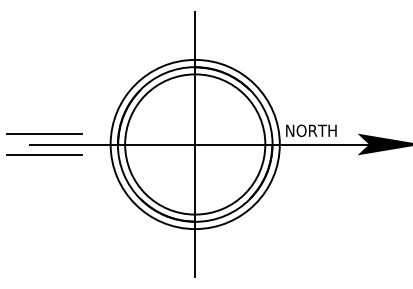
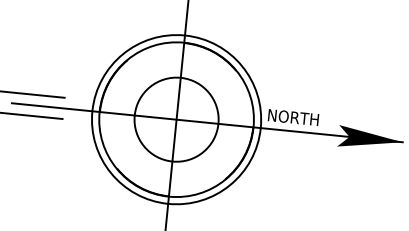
circle: (195, 144) -> (176, 119), size x0.6

